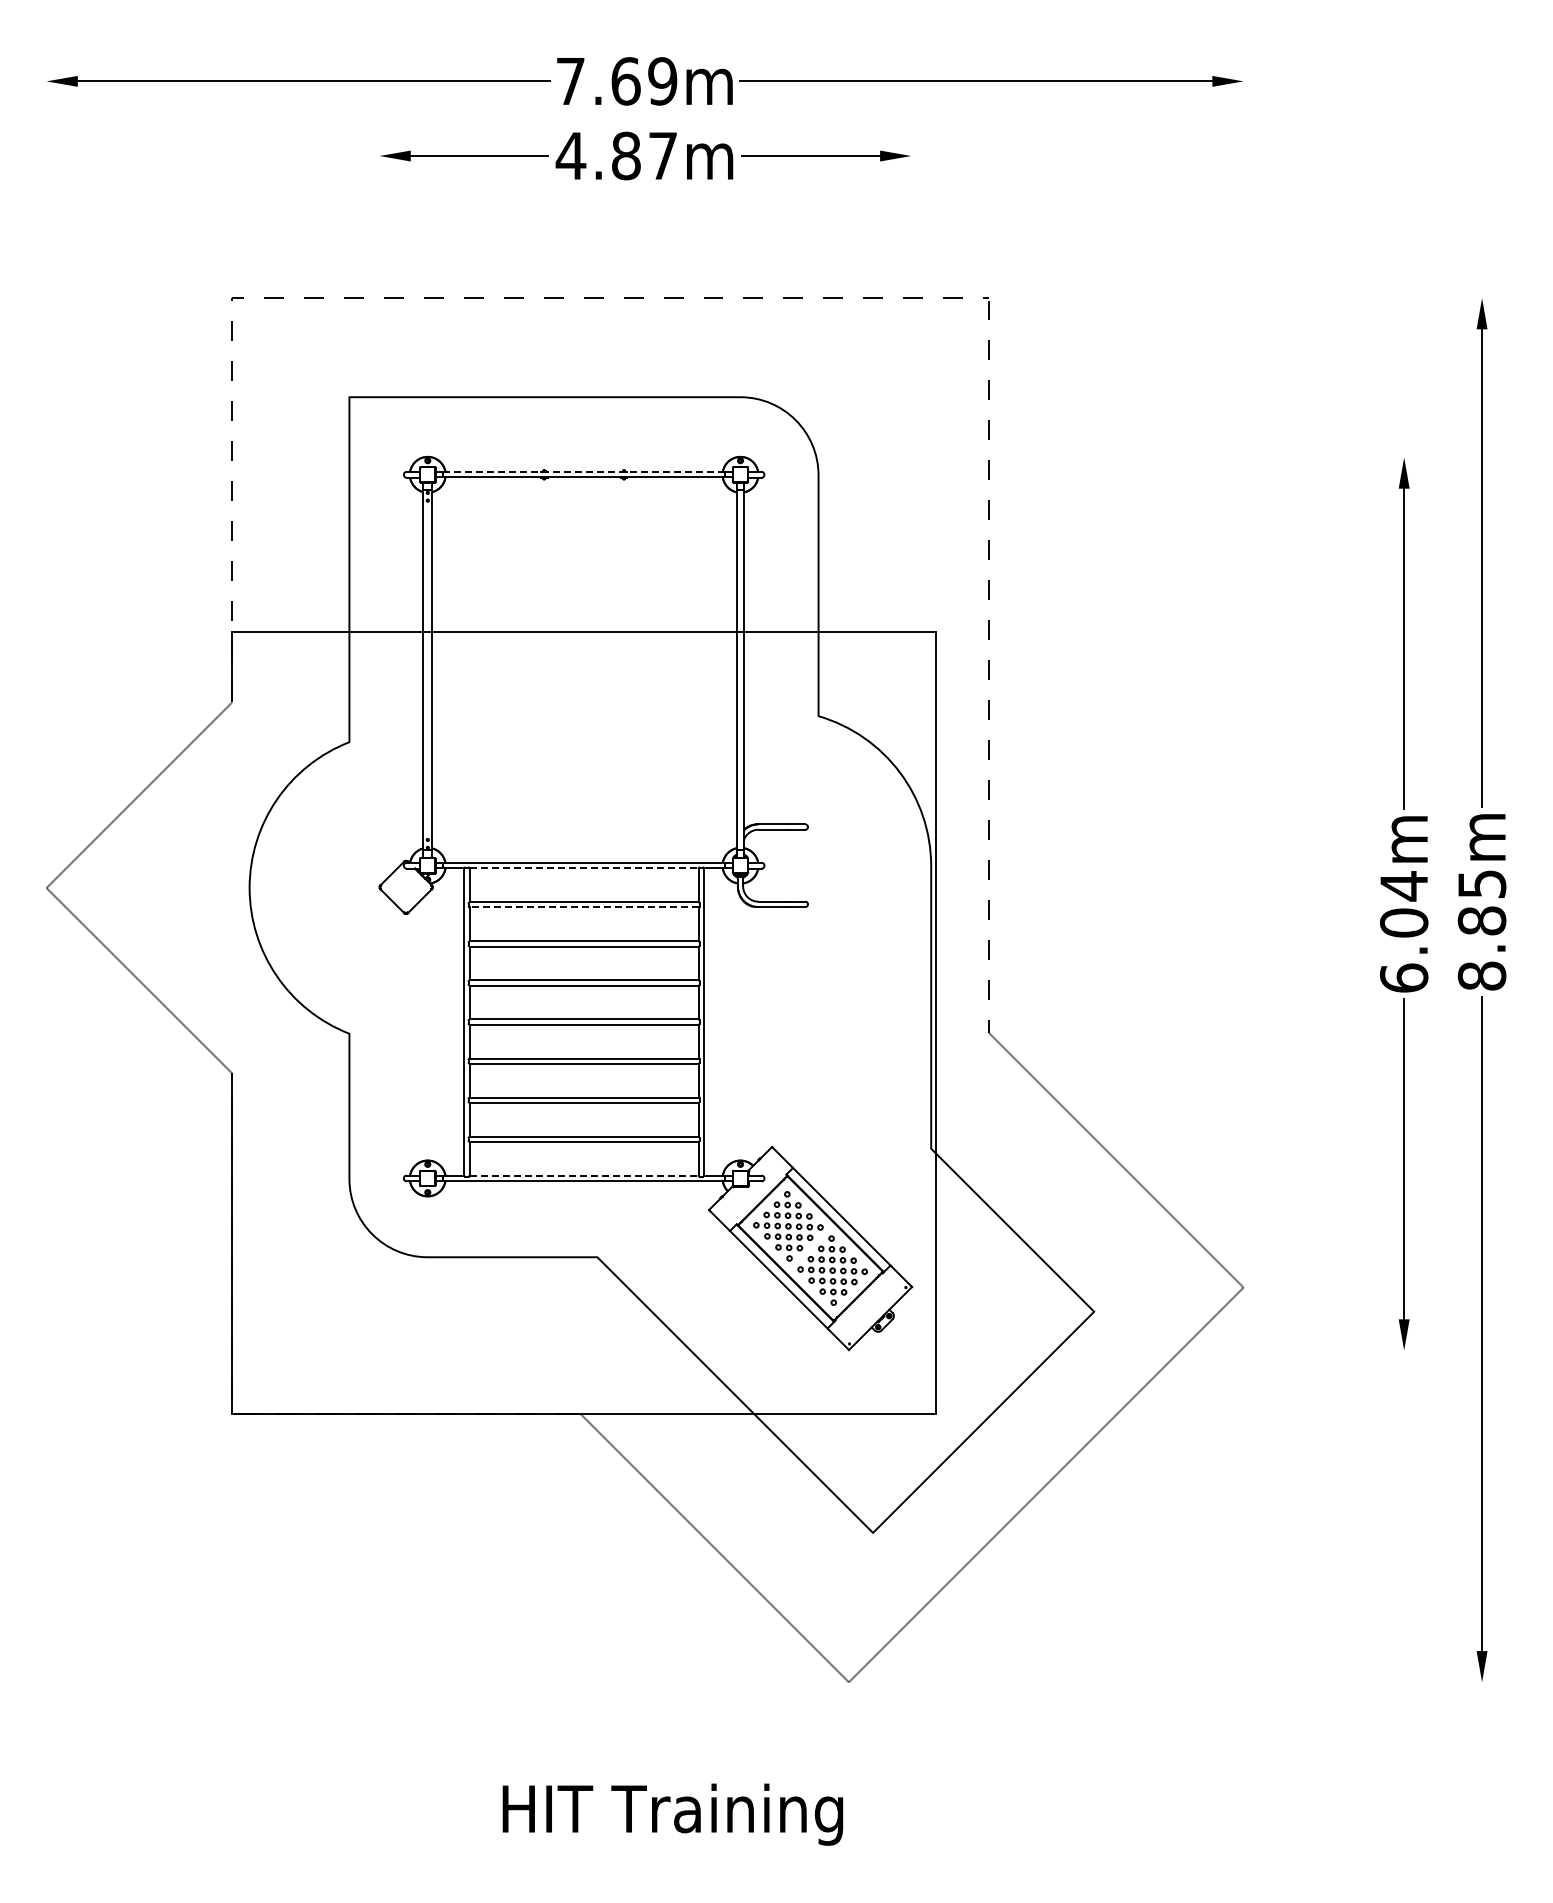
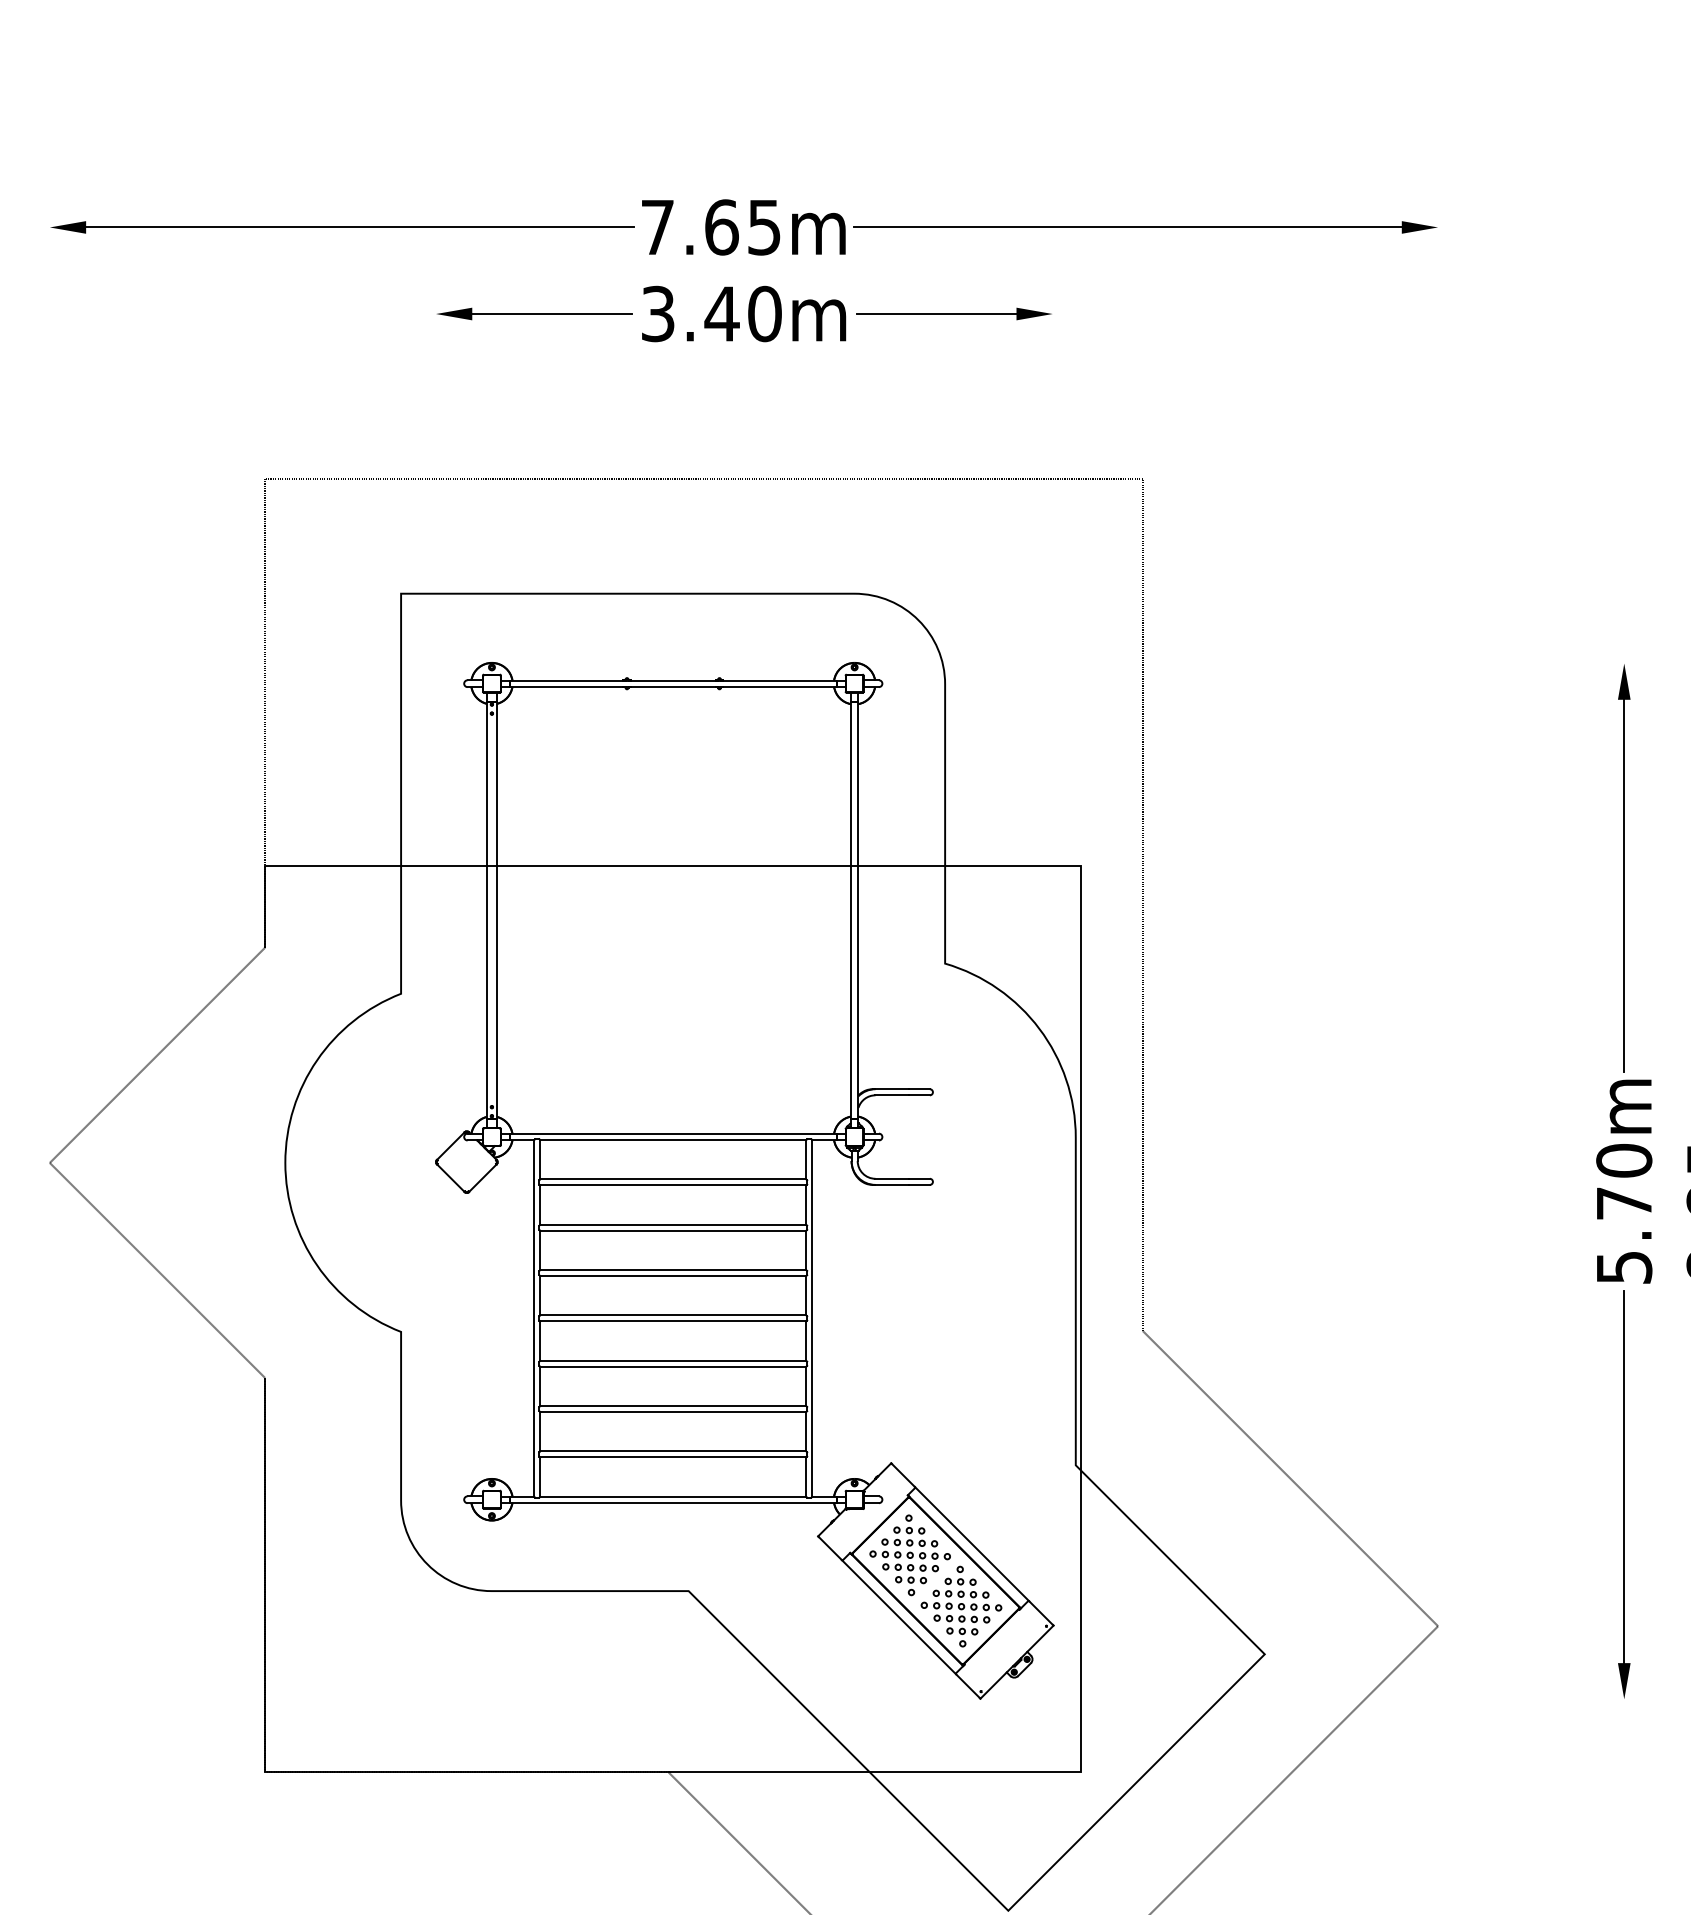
text: (662, 81) -> (764, 227), 7.69m -> 7.65m
text: (616, 155) -> (710, 313), 4.87m -> 3.40m
line: (584, 472) -> (673, 681), dashed -> solid
line: (584, 868) -> (673, 1140), dashed -> solid
line: (584, 907) -> (673, 1185), dashed -> solid
text: (1403, 931) -> (1623, 1213), 6.04m -> 5.70m
line: (584, 1175) -> (673, 1496), dashed -> solid

